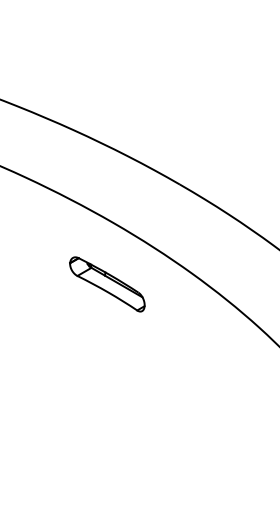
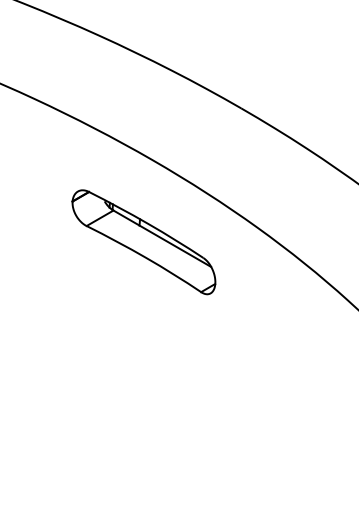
part: (107, 284) -> (144, 242), size x1.43

